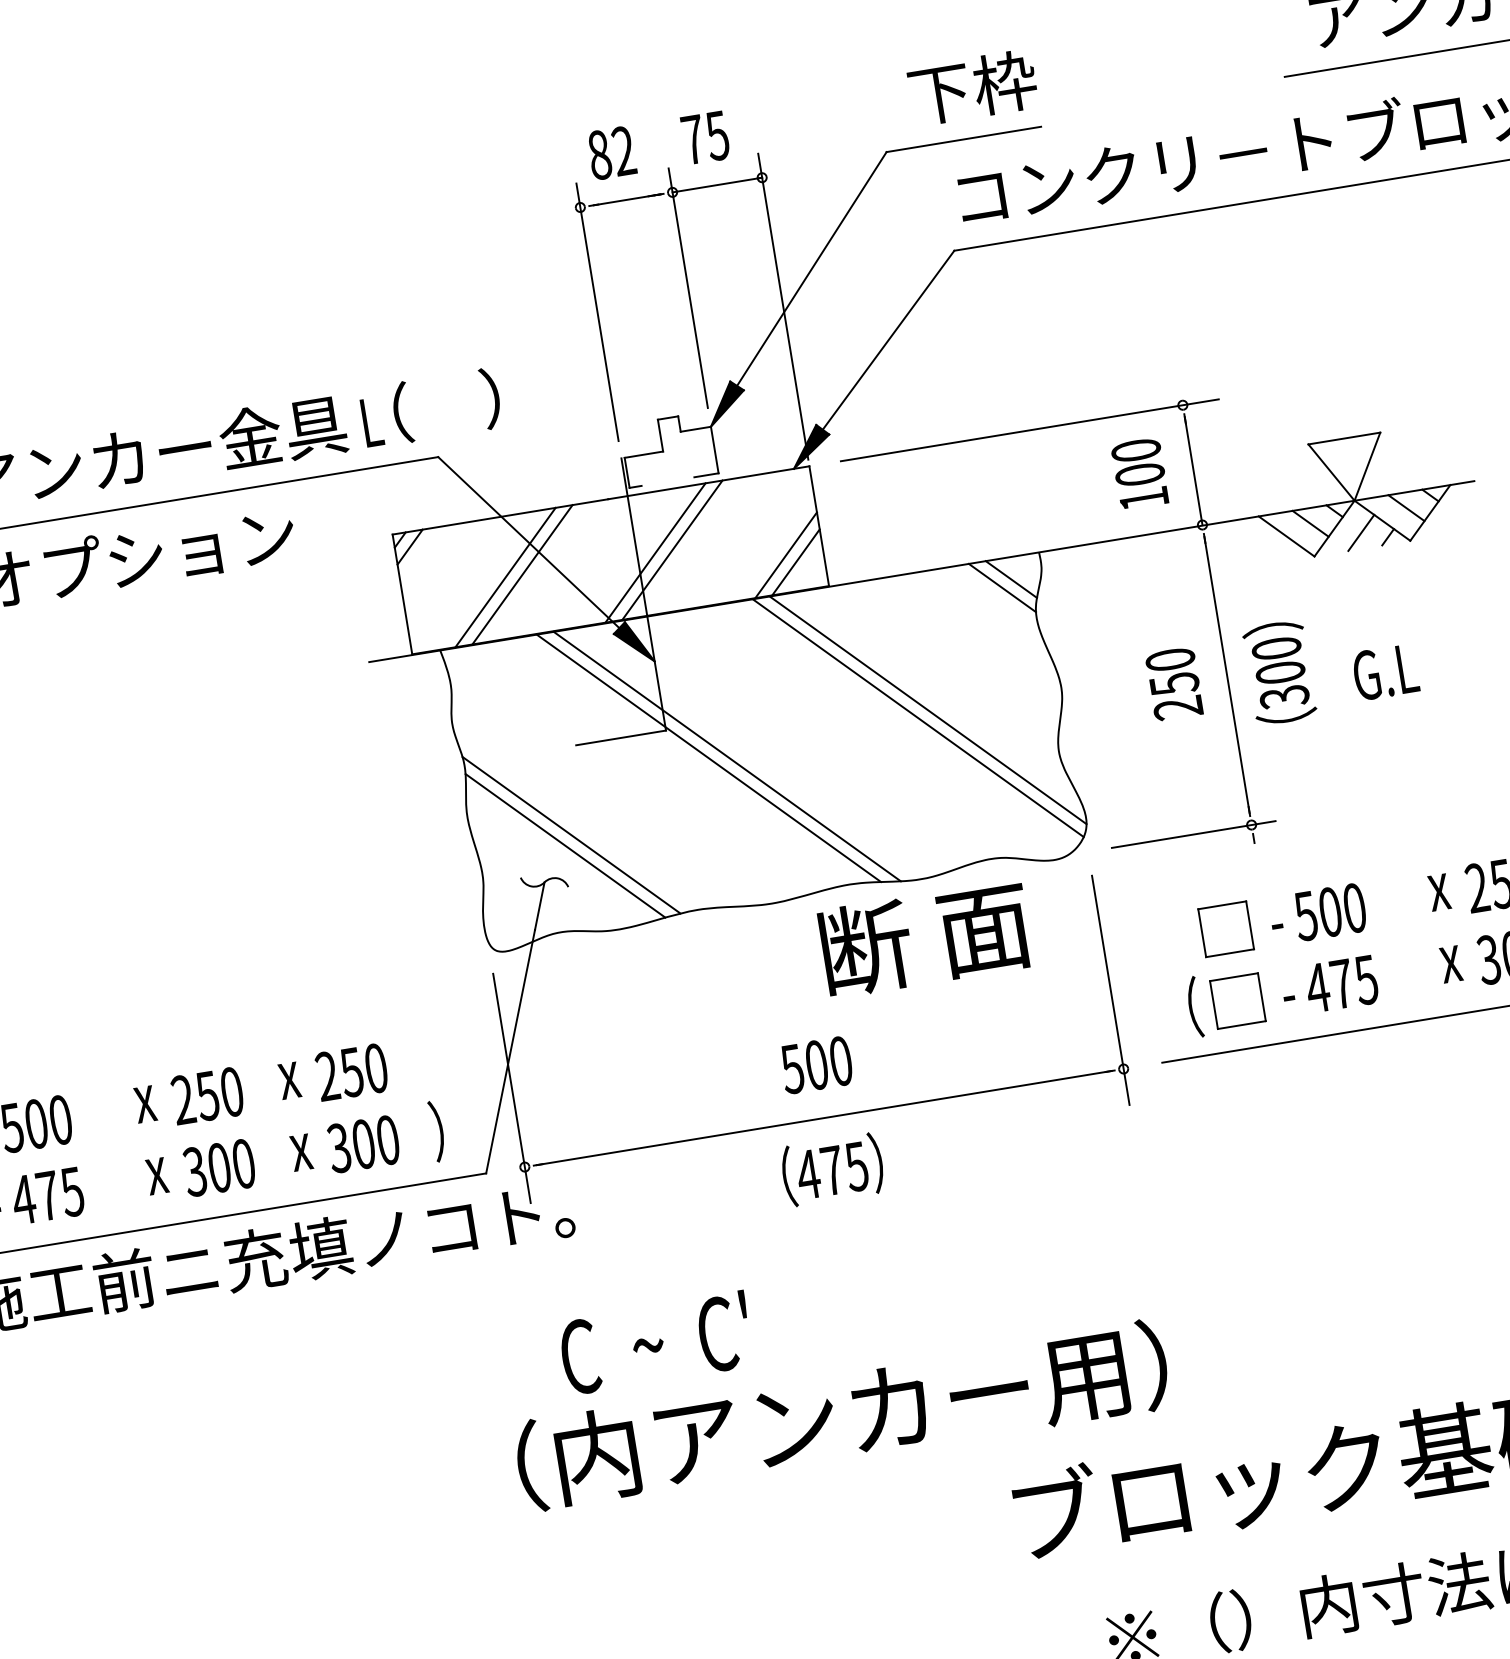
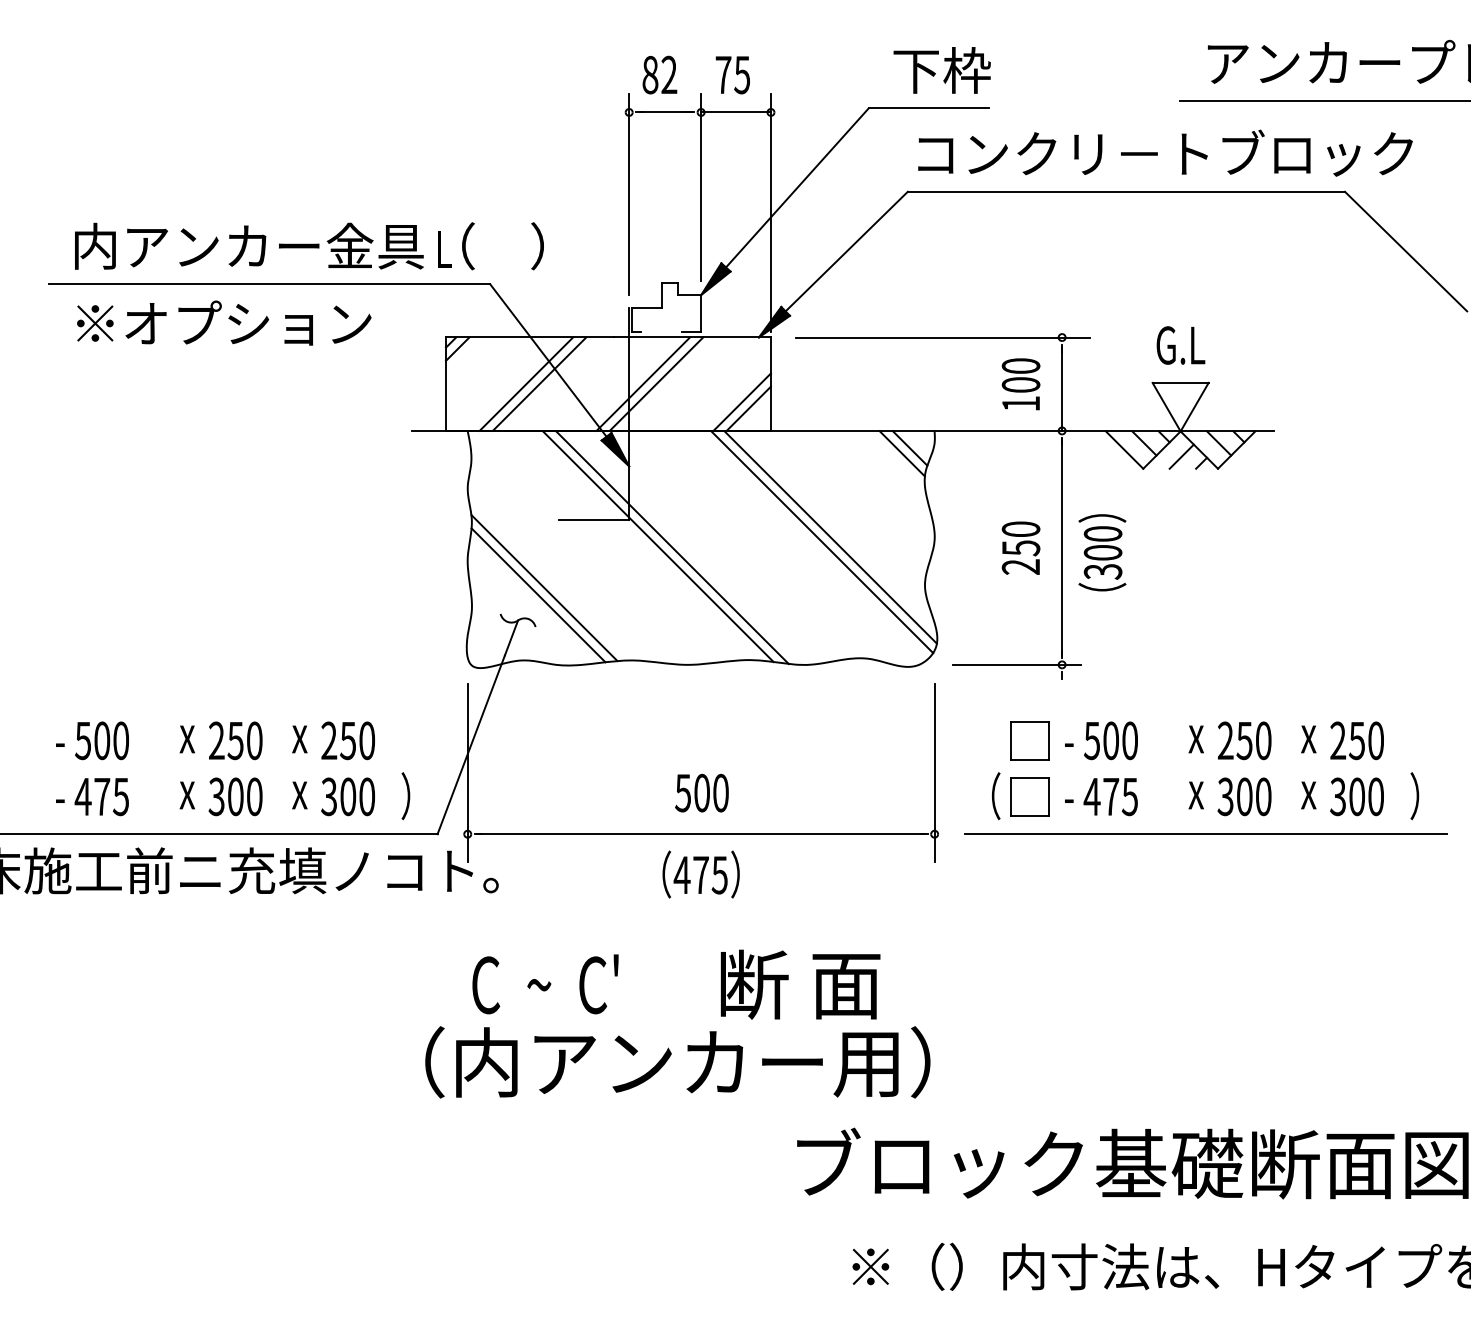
text: (1385, 672) -> (1180, 345), moved
text: (925, 938) -> (800, 984), moved

